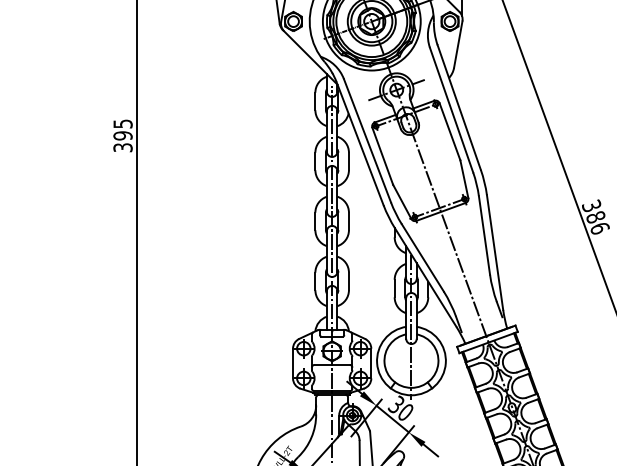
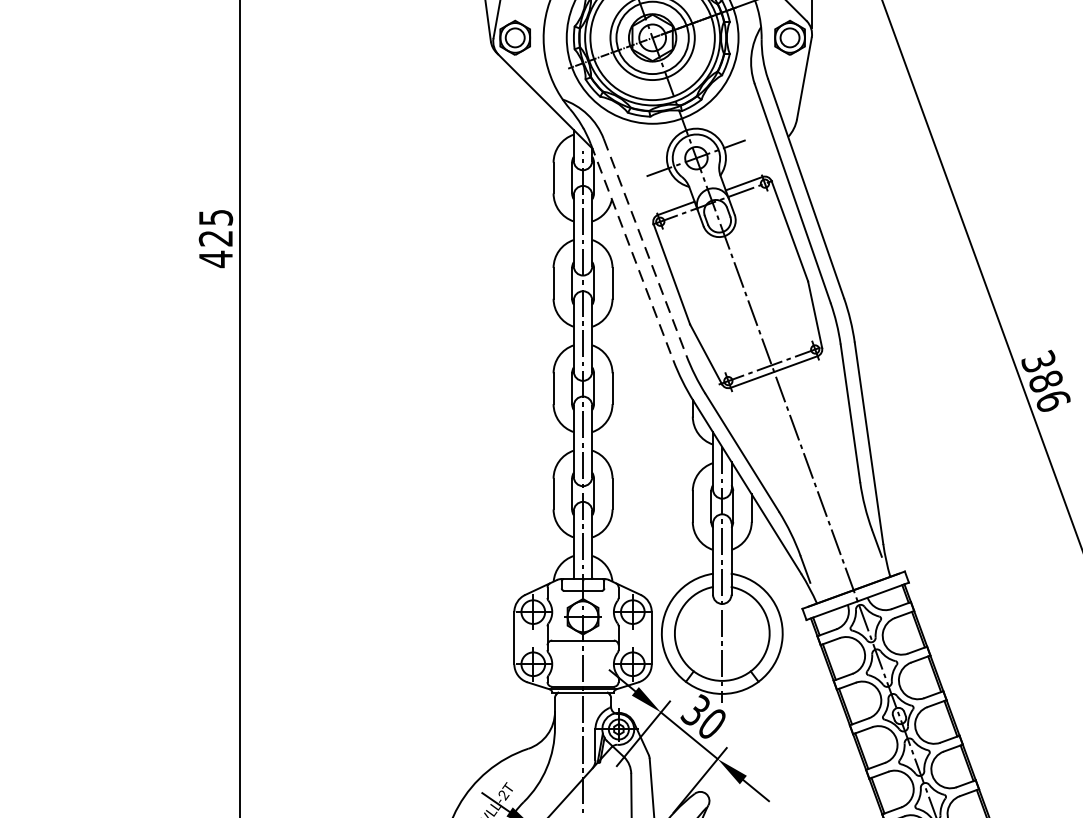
line: (367, 140) -> (645, 246), solid -> dashed
text: (122, 141) -> (214, 248), 395 -> 425
line: (360, 143) -> (632, 251), solid -> dashed

